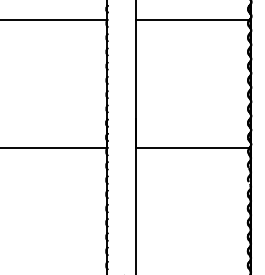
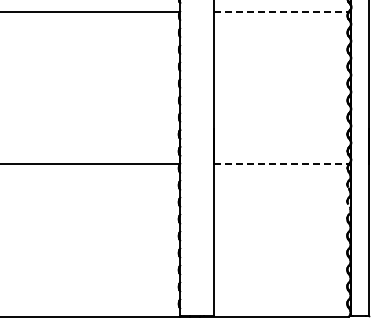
line: (192, 19) -> (281, 11), solid -> dashed
line: (192, 148) -> (281, 164), solid -> dashed

